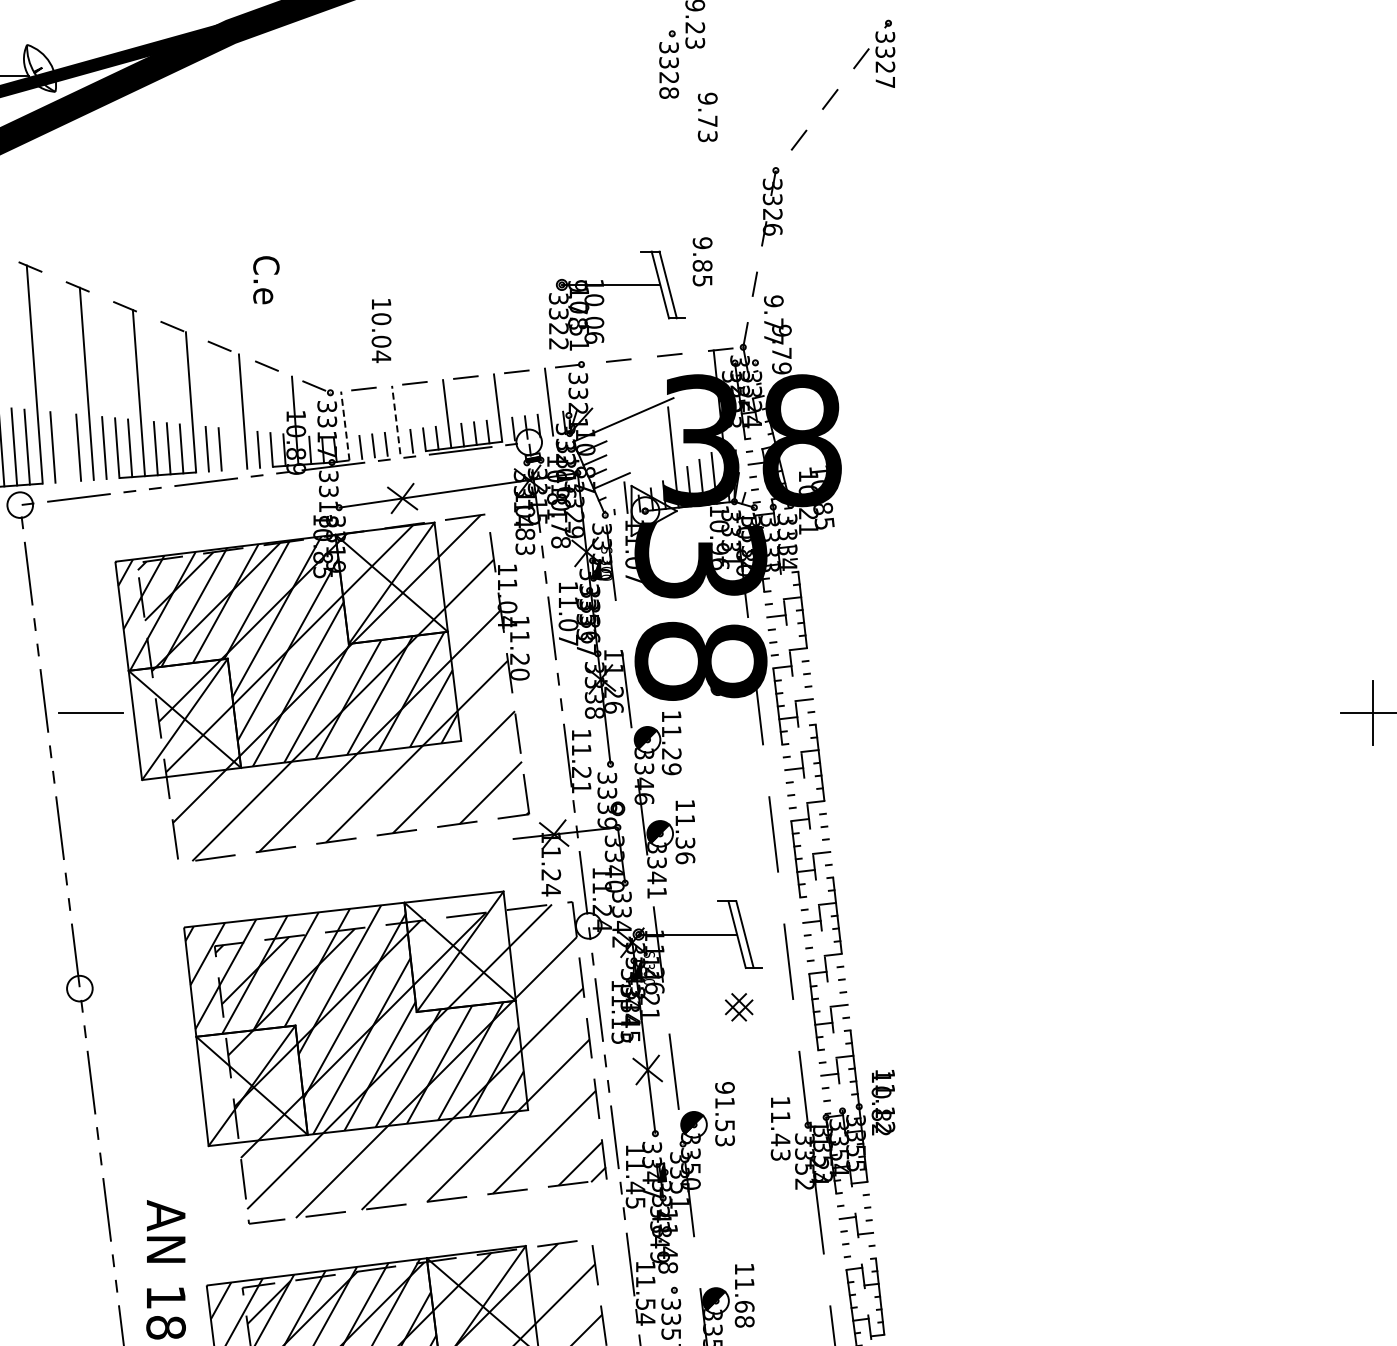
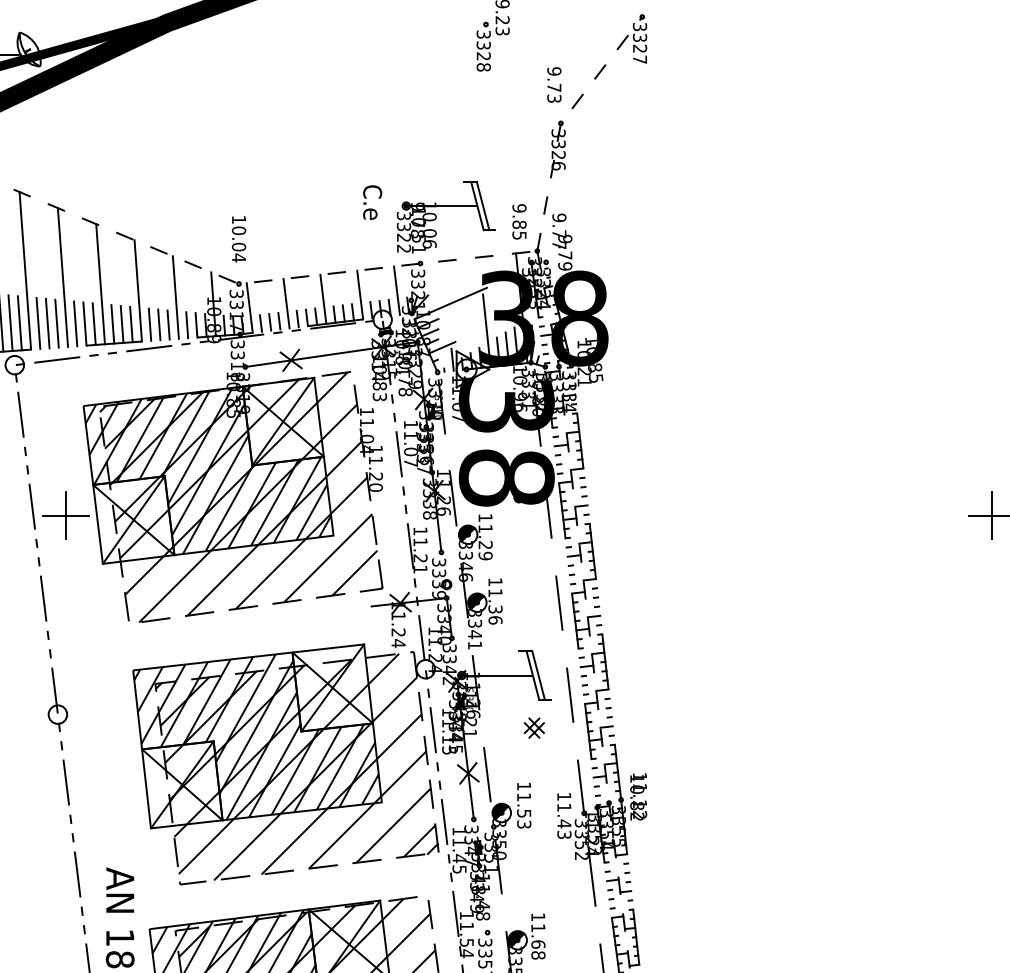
text: (707, 117) -> (554, 85), moved
text: (702, 261) -> (519, 221), moved
text: (266, 280) -> (372, 202), moved
text: (381, 331) -> (239, 239), moved
line: (396, 419) -> (286, 303), dashed -> solid
line: (345, 426) -> (249, 308), dashed -> solid
line: (65, 447) -> (47, 323), added
line: (232, 449) -> (168, 324), added
line: (90, 713) -> (65, 515), added
text: (724, 1087) -> (523, 786), 91.53 -> 11.53

